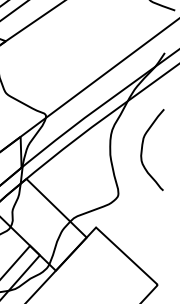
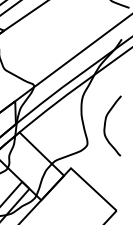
curve: (144, 145) -> (106, 122), moved

